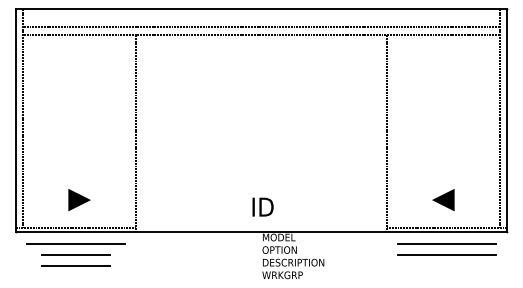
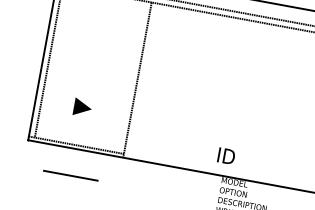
line: (79, 200) -> (82, 108), moved
line: (75, 243) -> (73, 157), removed
line: (76, 254) -> (72, 166), removed

